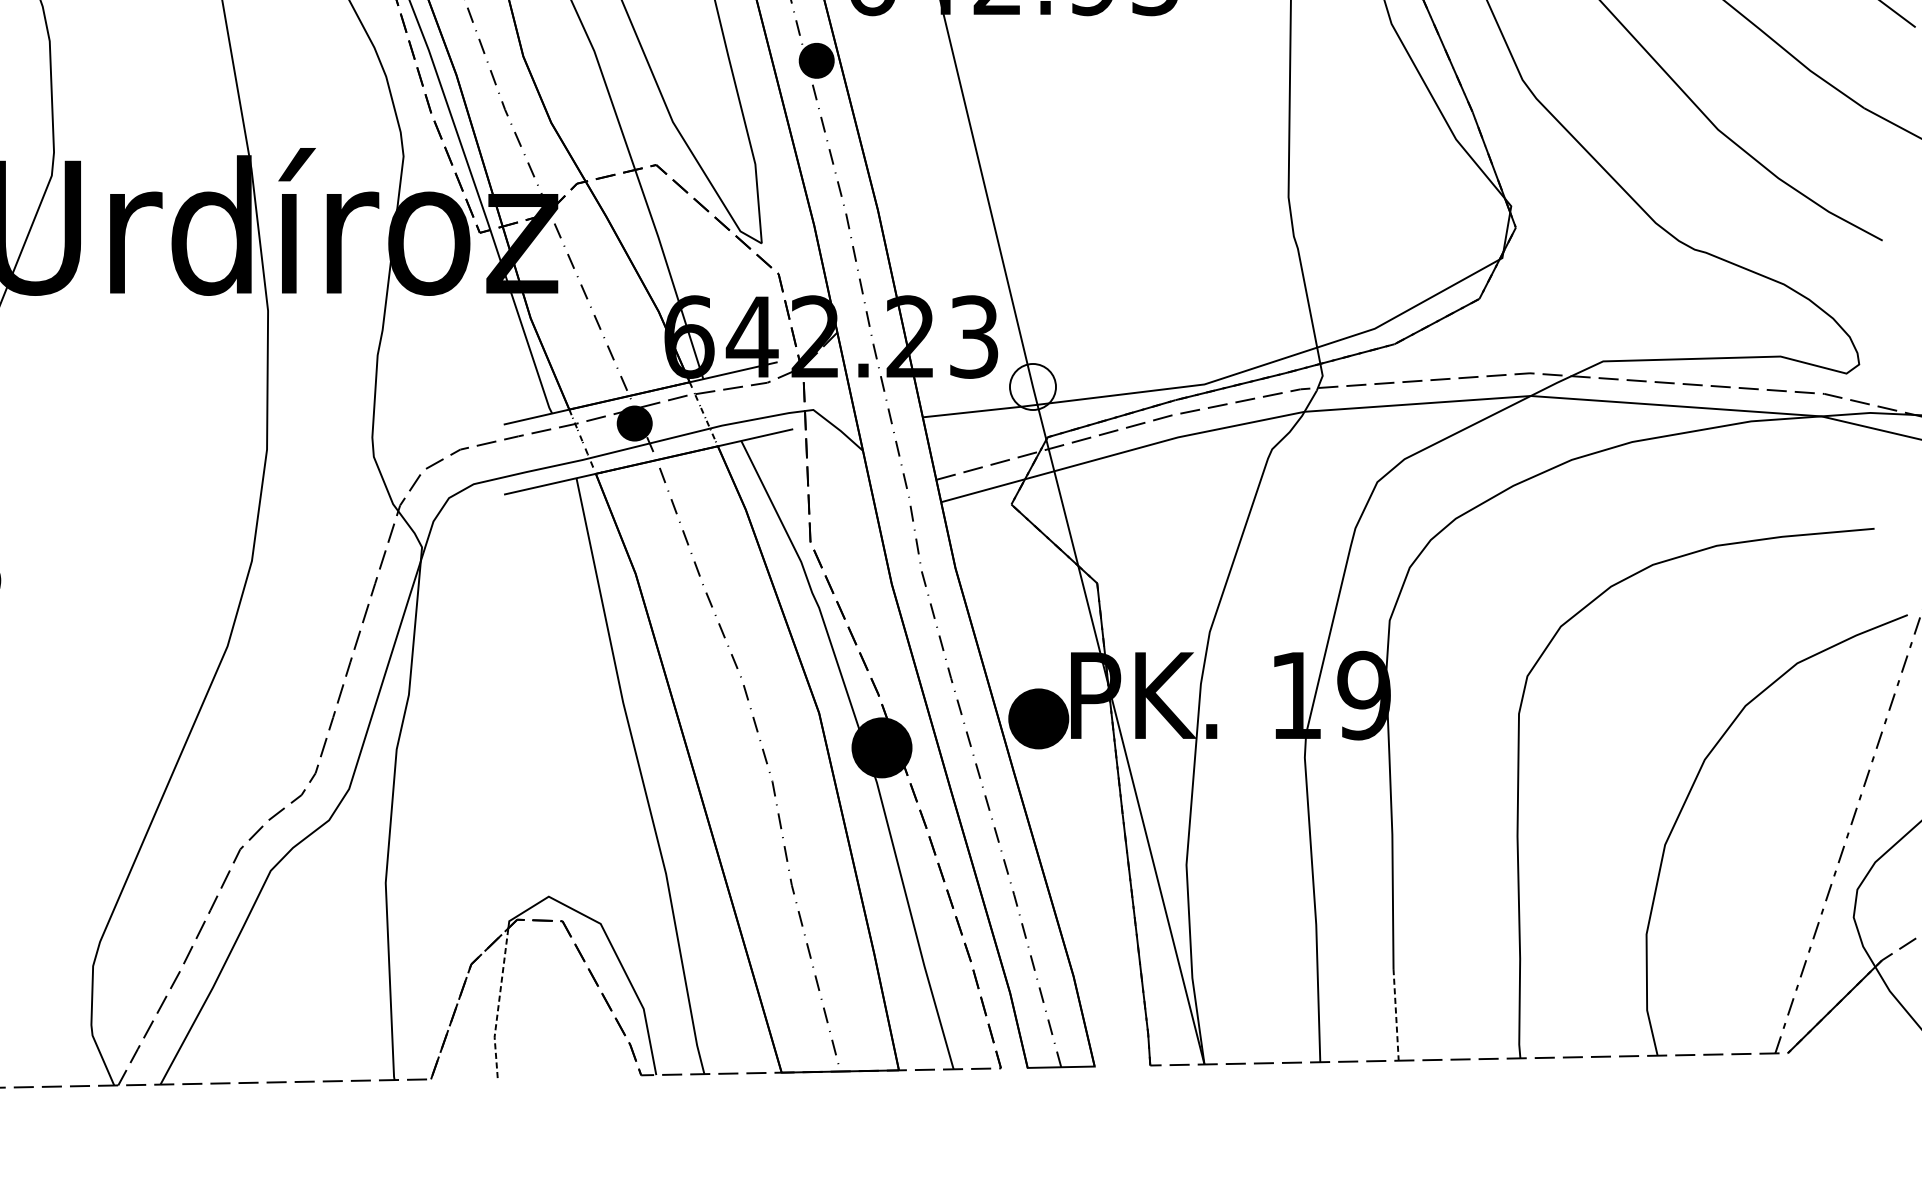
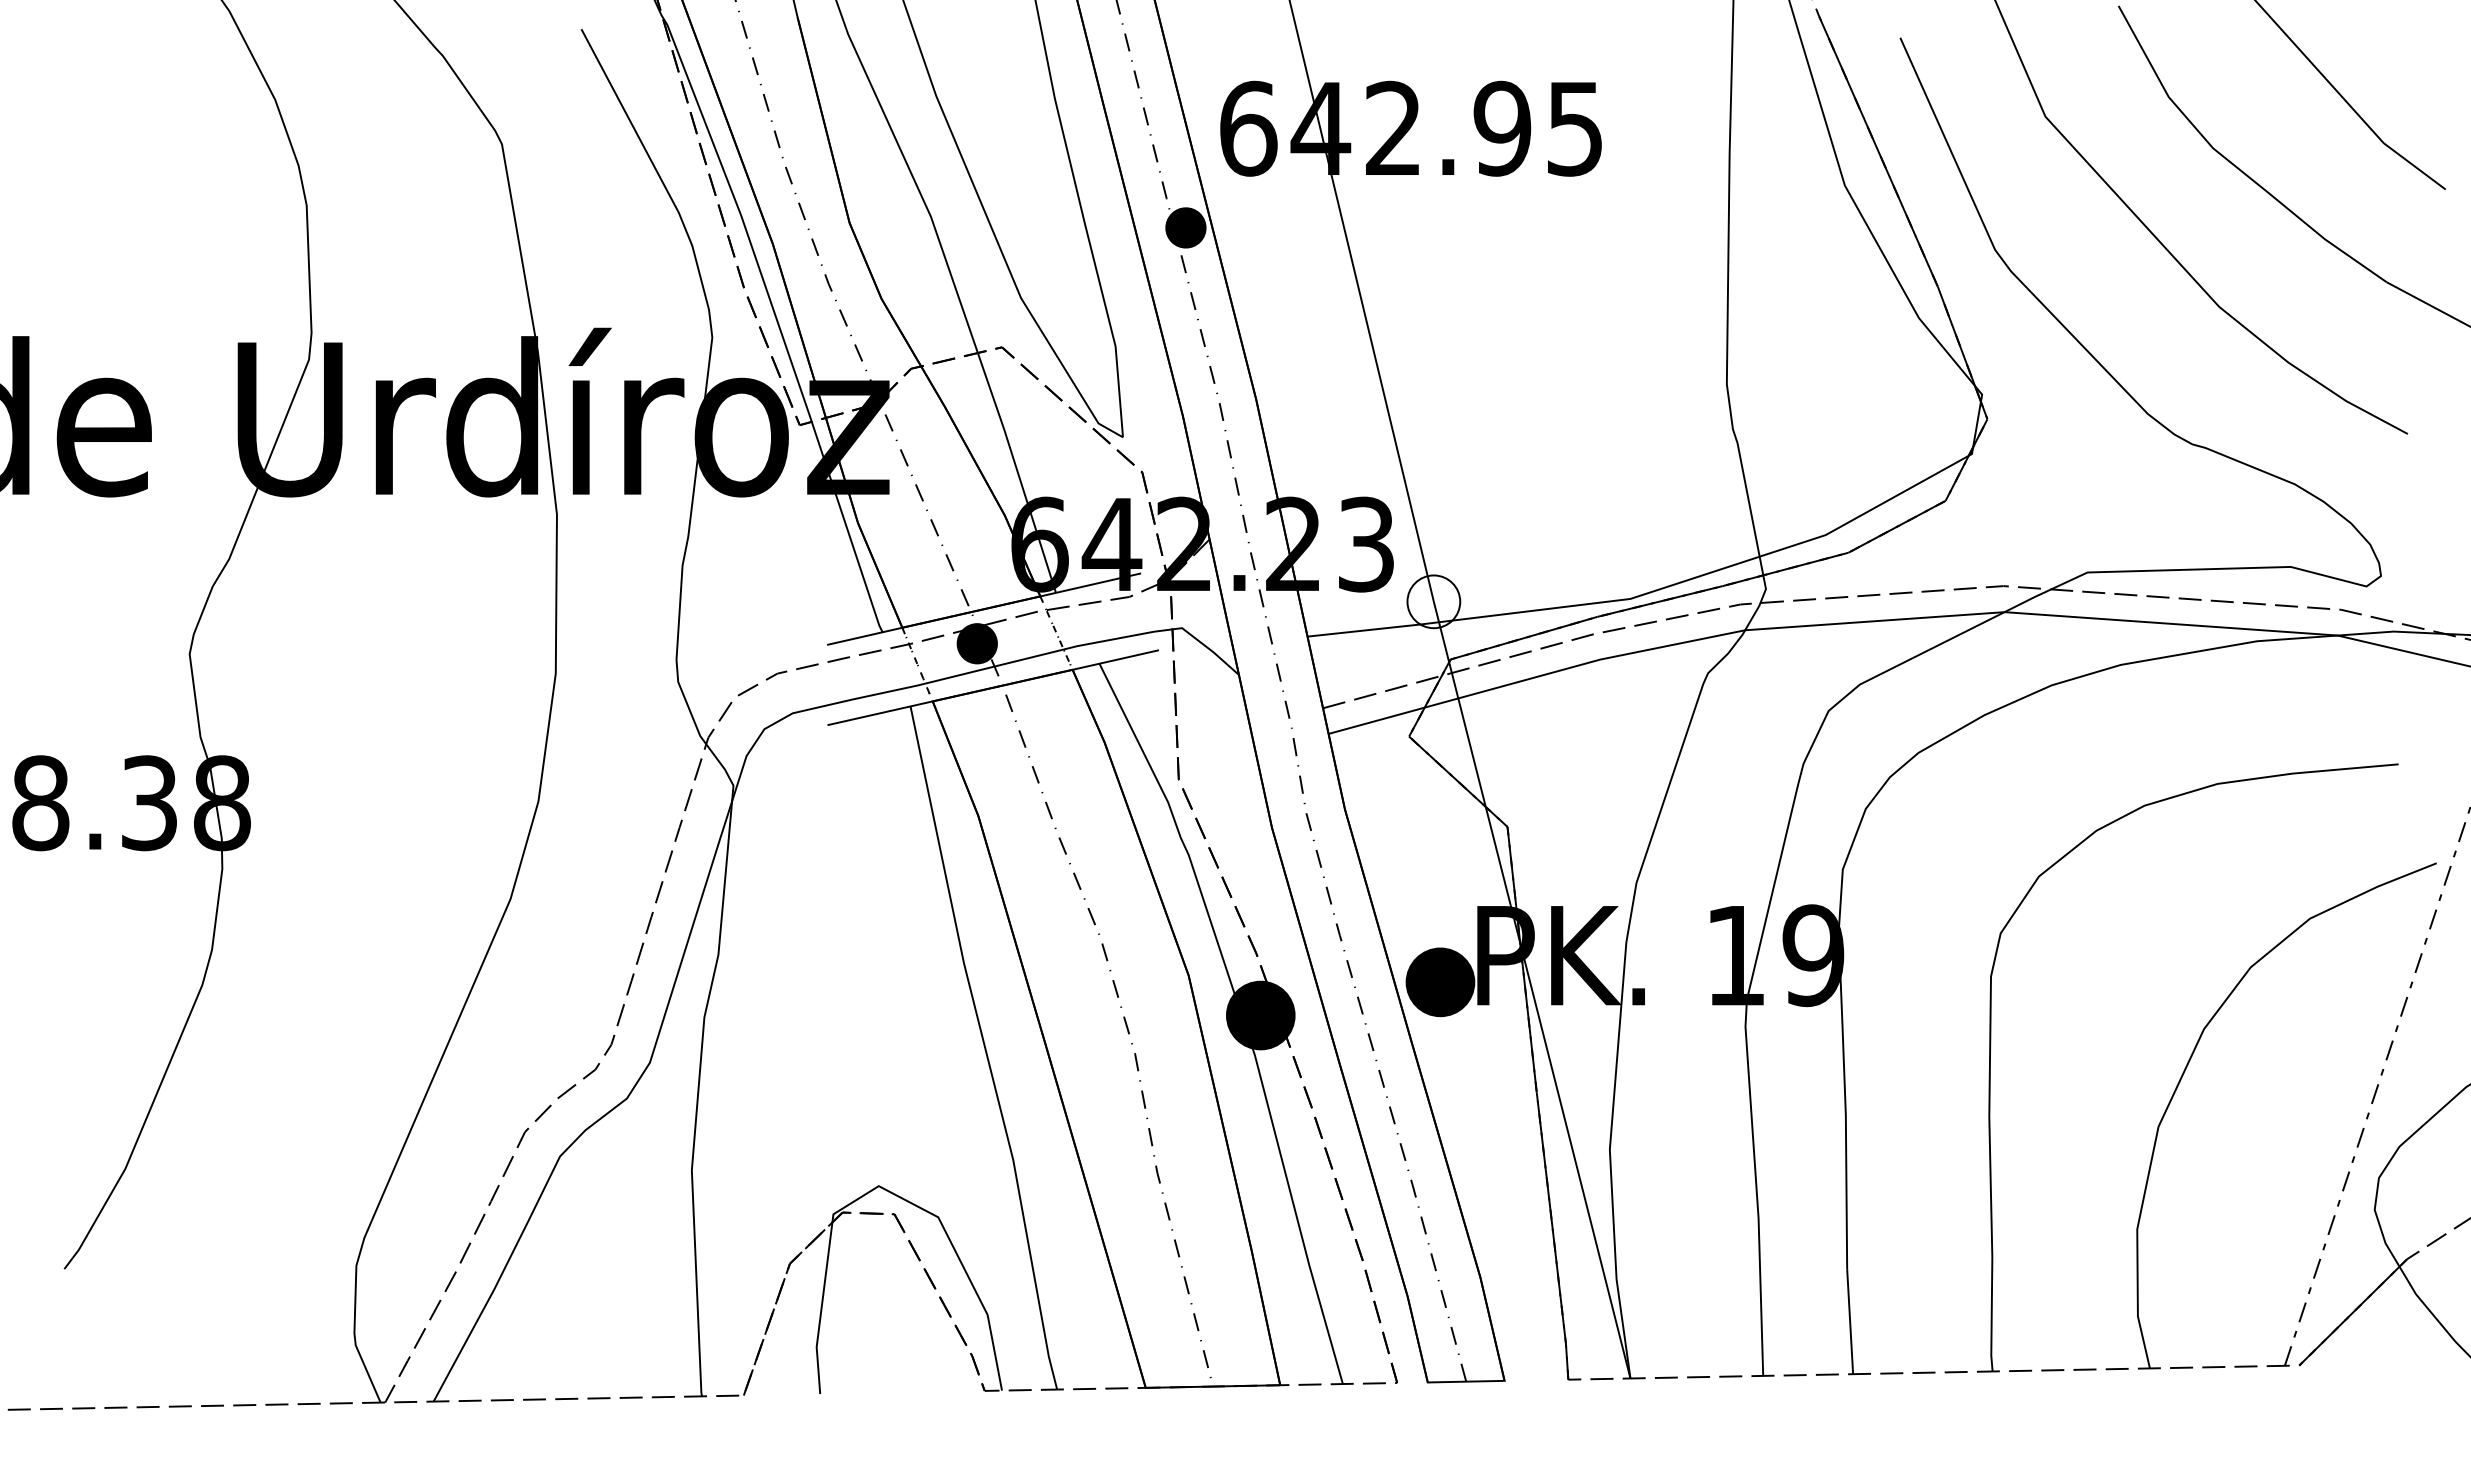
line: (498, 1003) -> (821, 1308), dashed -> solid
line: (1396, 1014) -> (1850, 1321), dashed -> solid

